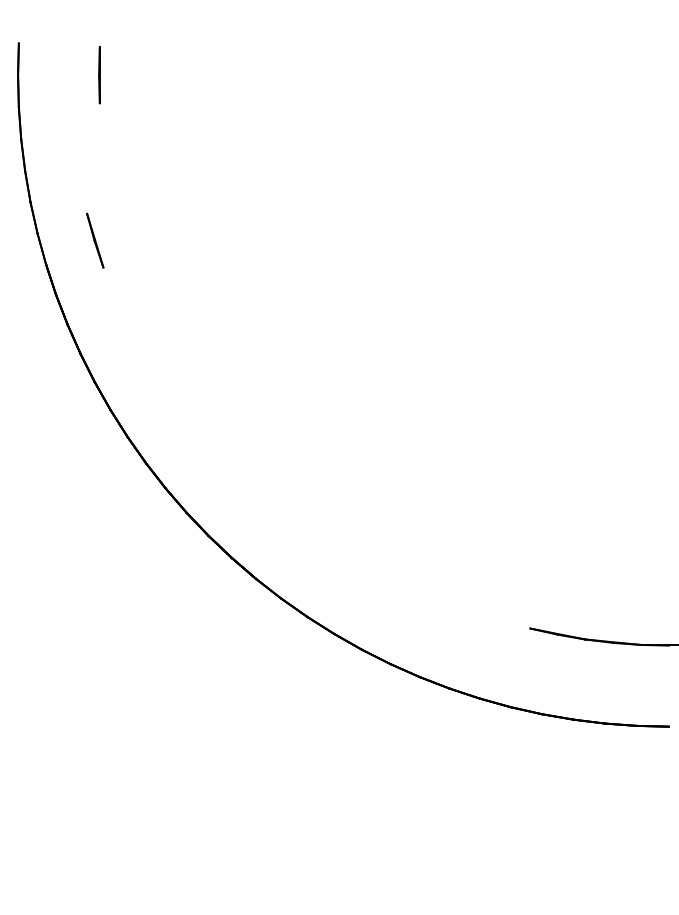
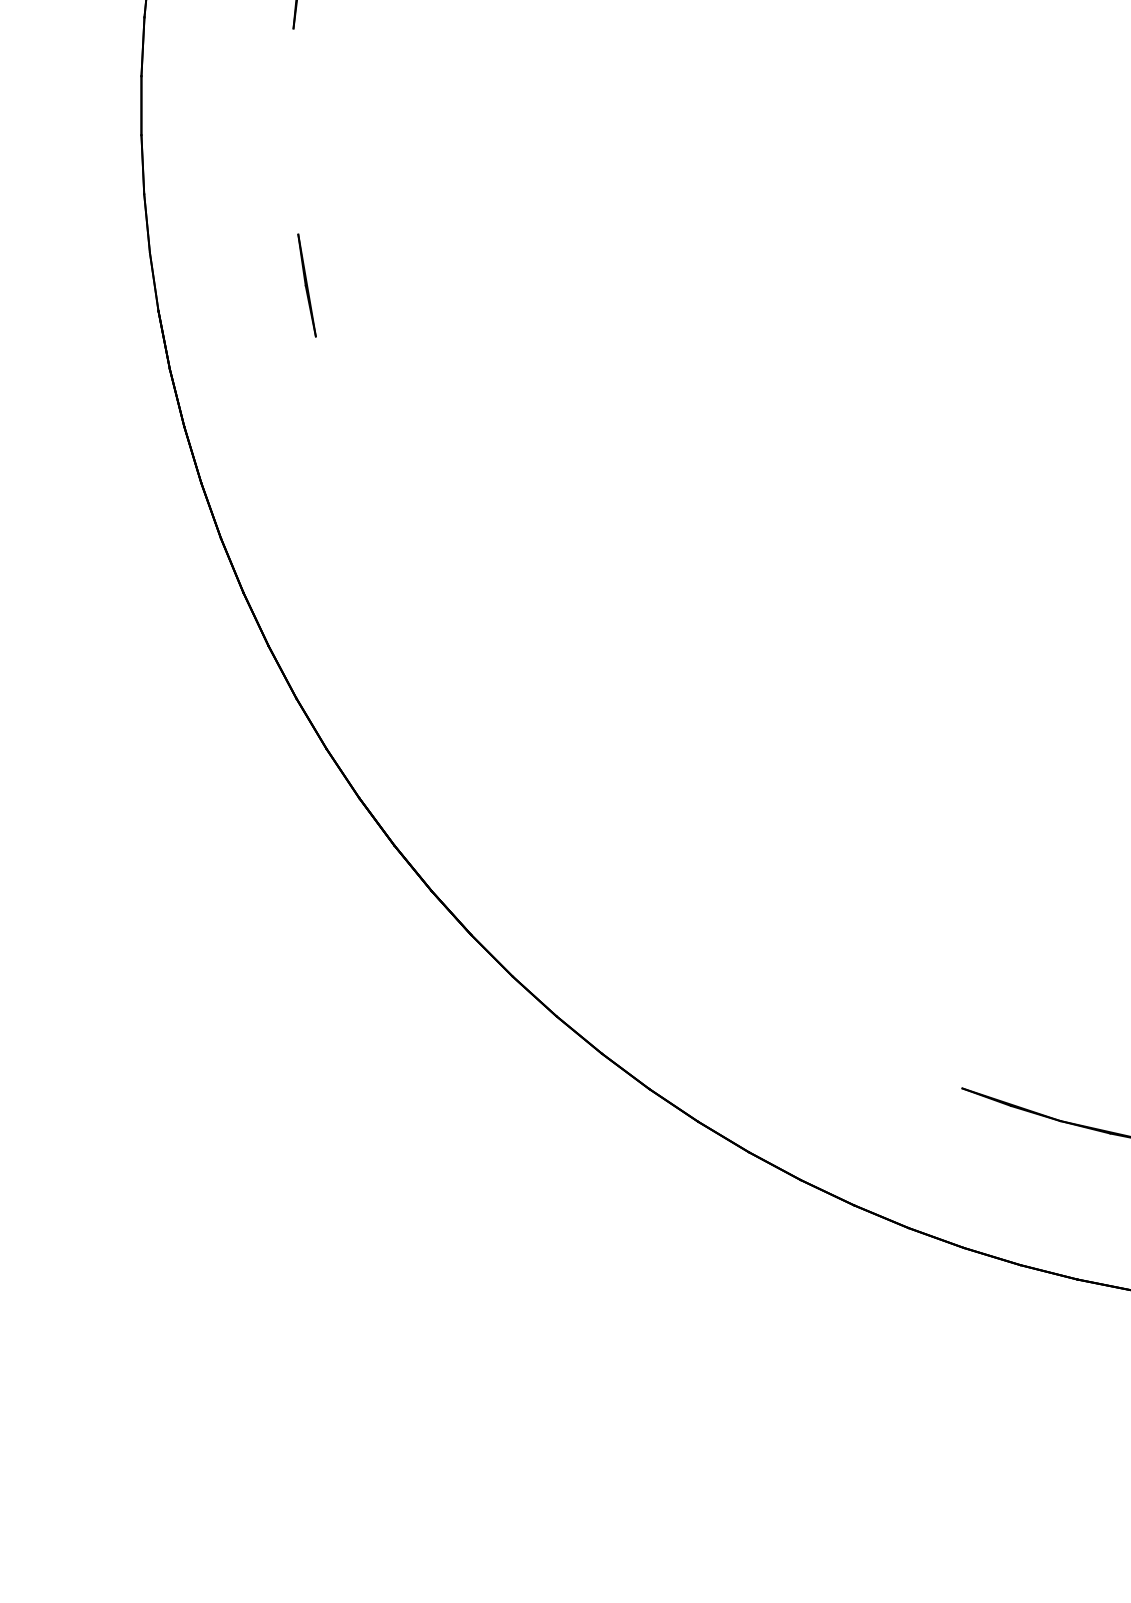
line: (95, 240) -> (307, 285), moved

